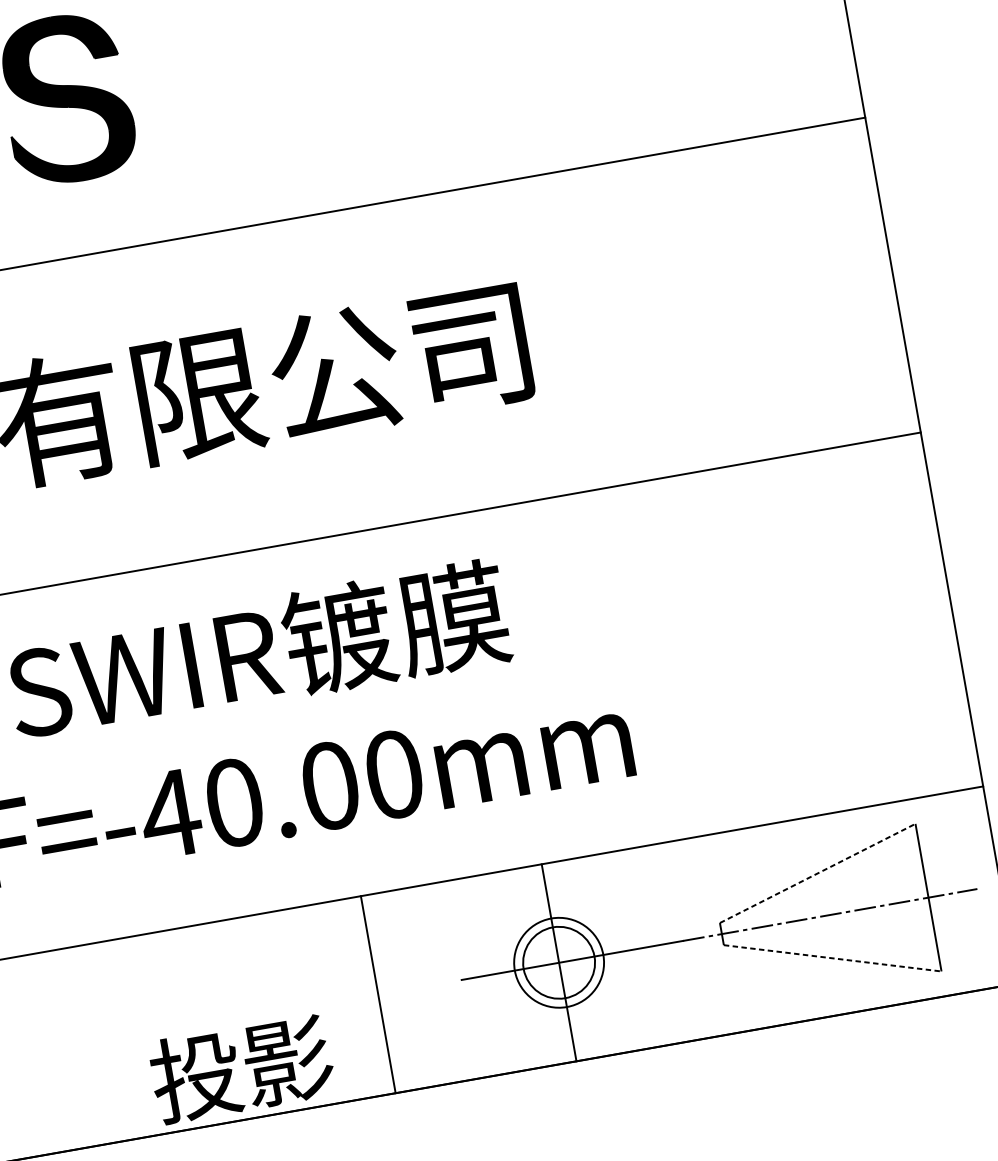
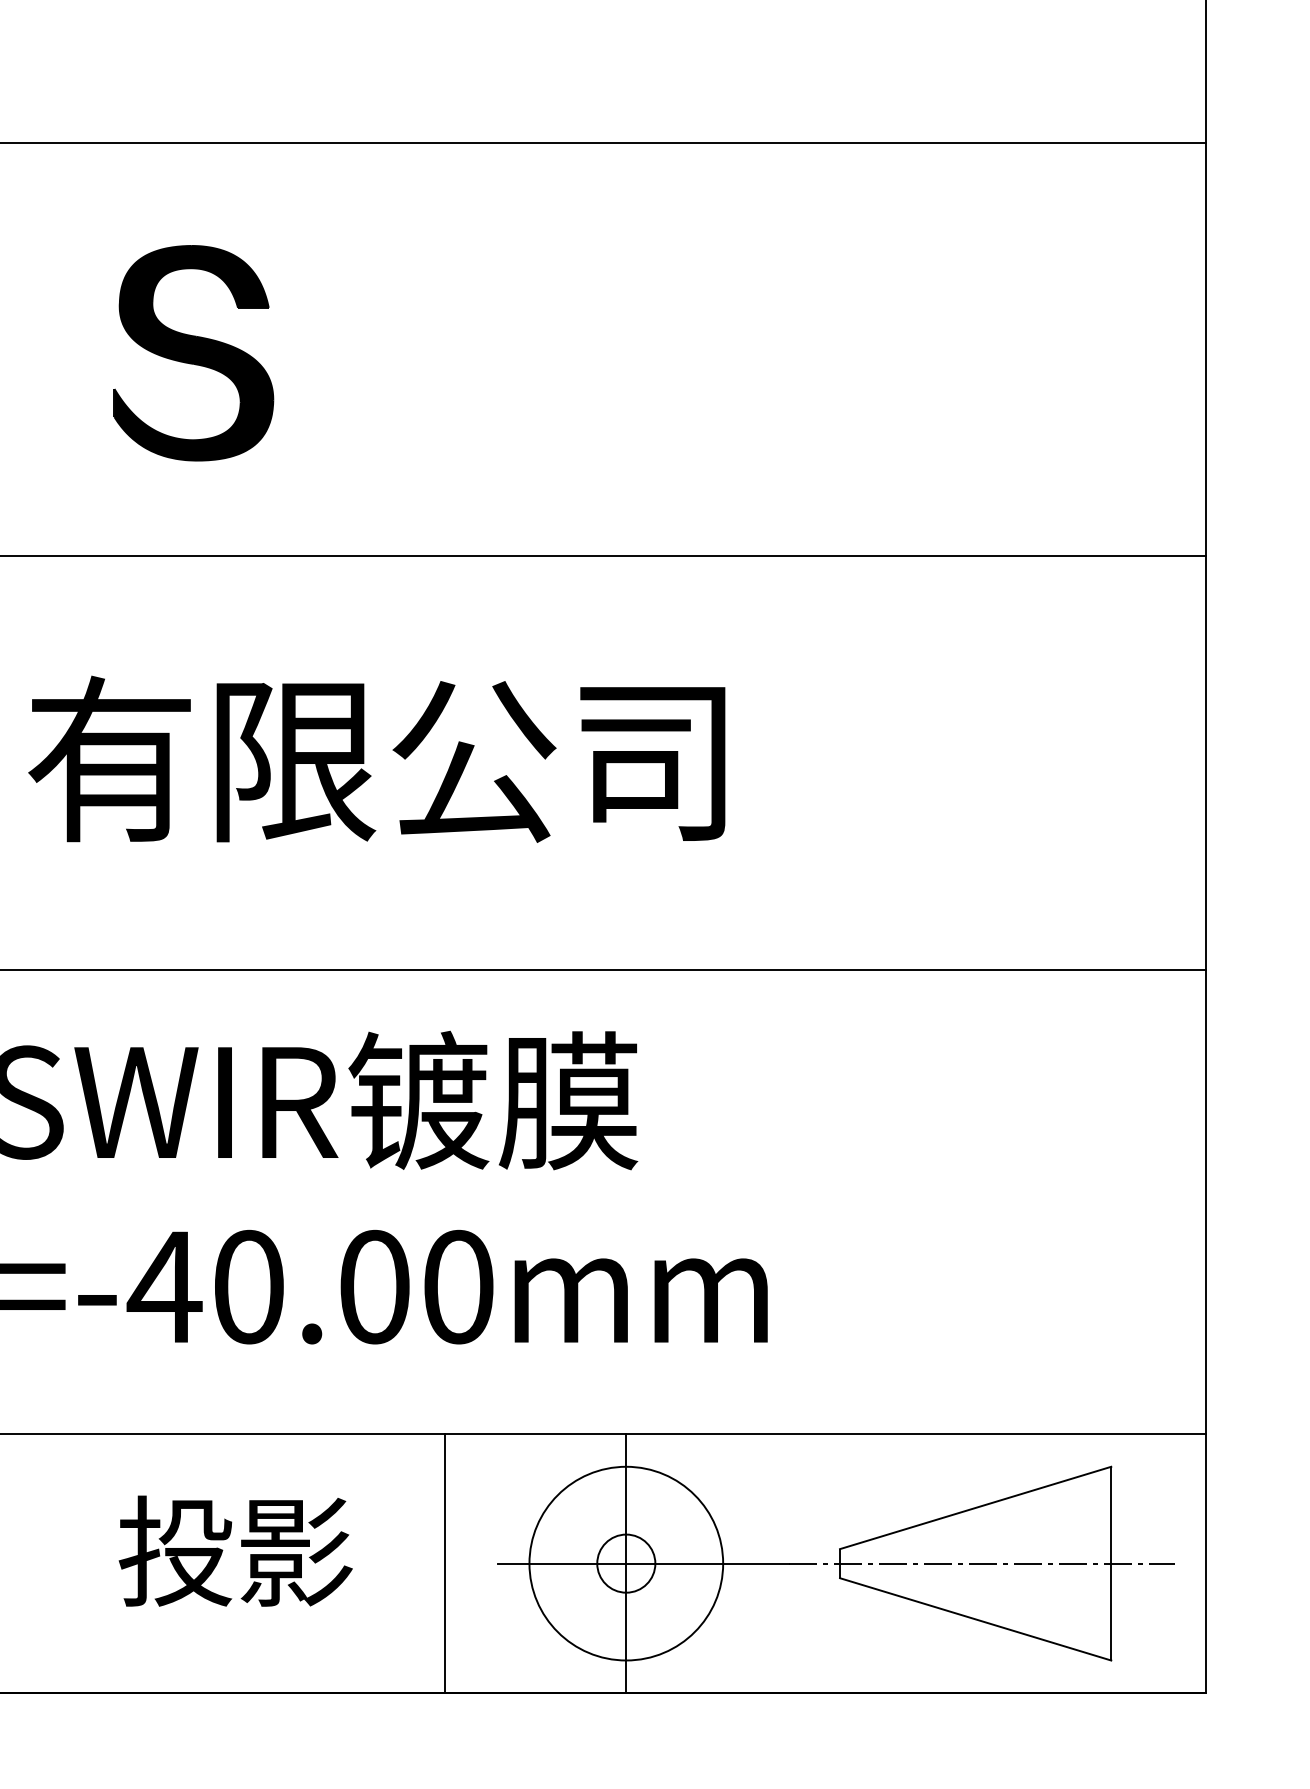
line: (817, 873) -> (975, 1507), dashed -> solid
line: (832, 958) -> (975, 1619), dashed -> solid
circle: (559, 962) -> (626, 1563), size x0.62
circle: (559, 962) -> (626, 1563), size x1.67
line: (377, 994) -> (444, 1563), moved
text: (241, 1068) -> (235, 1550), moved

